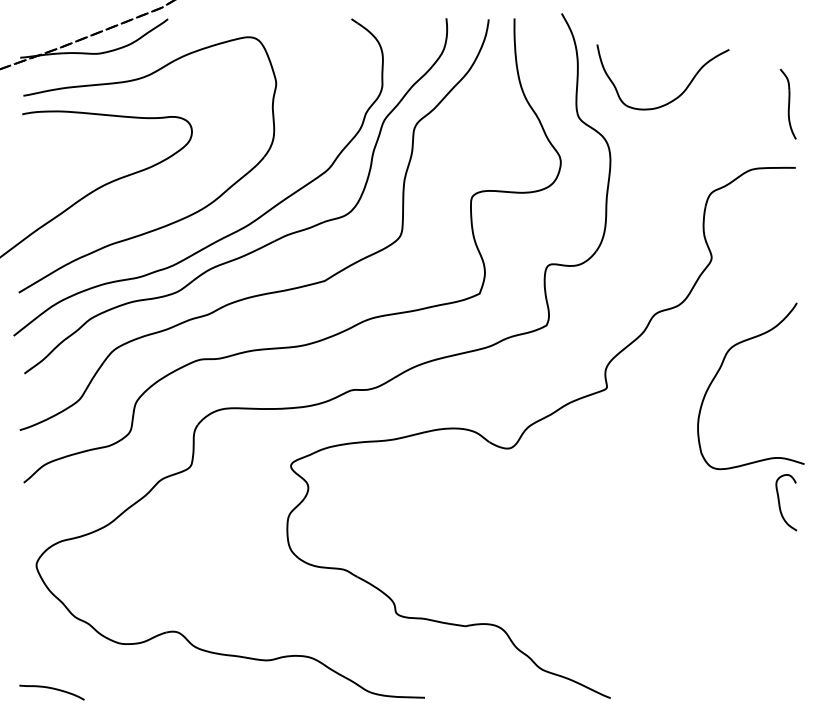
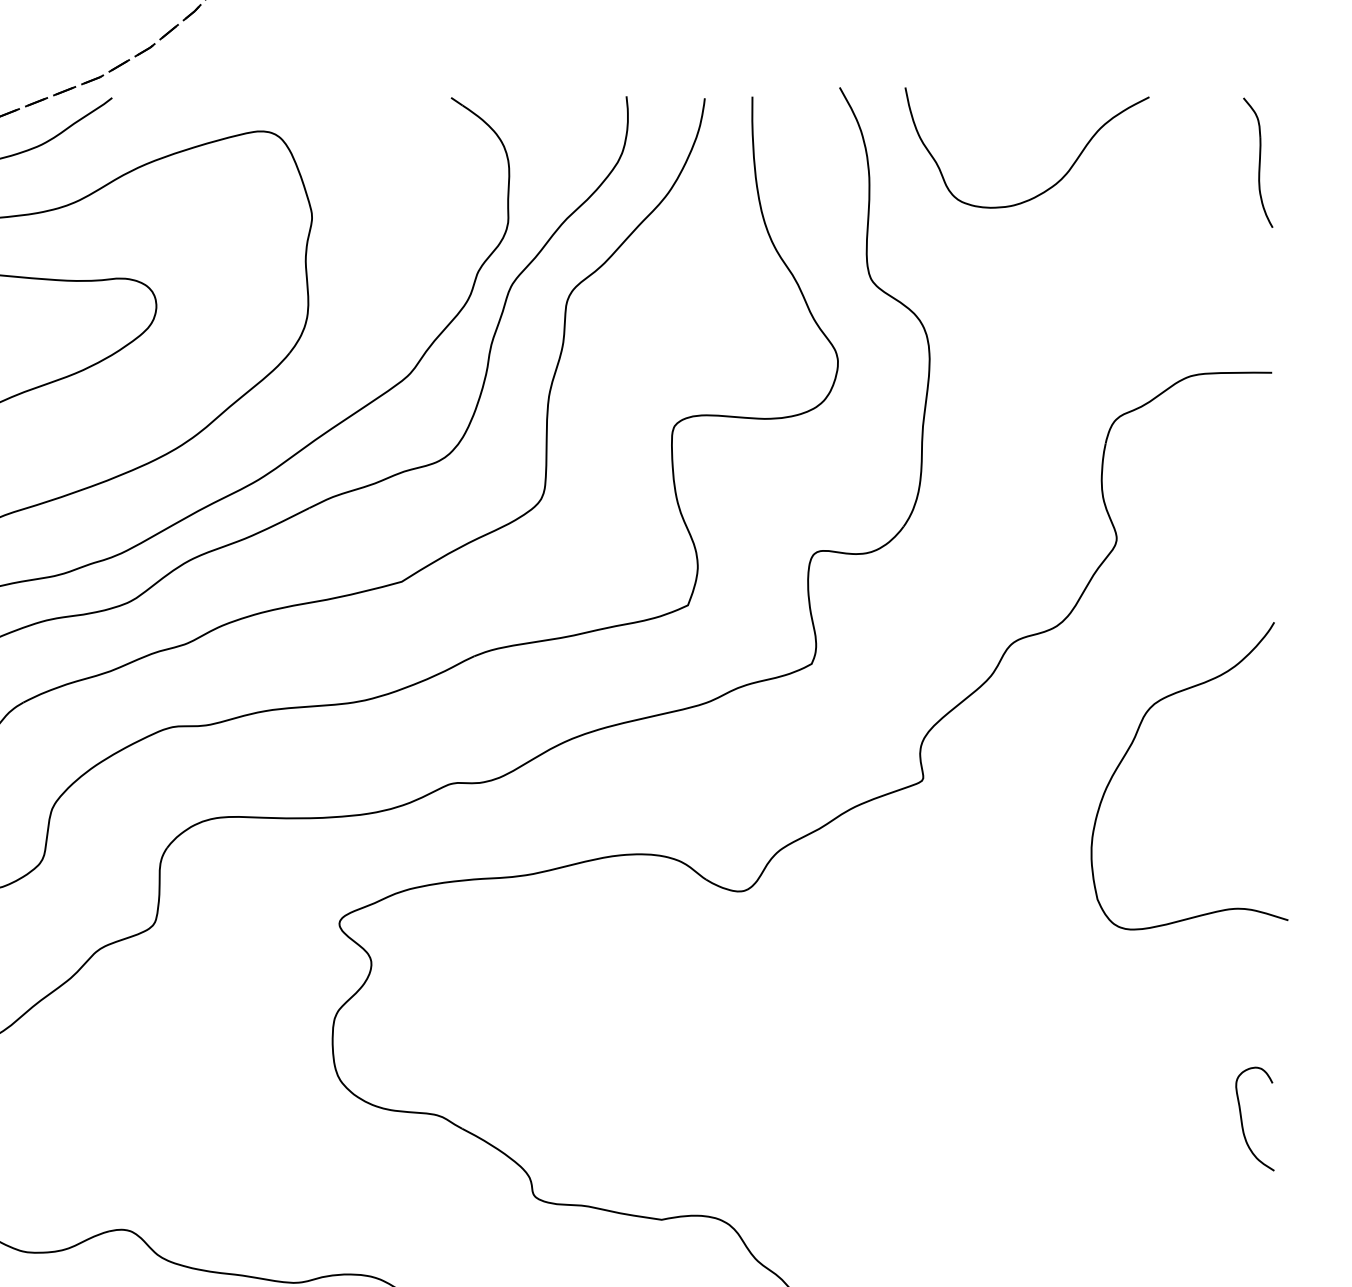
curve: (679, 94) -> (1057, 179), moved
part: (787, 104) -> (1256, 163), moved
curve: (780, 503) -> (1243, 1120), moved

